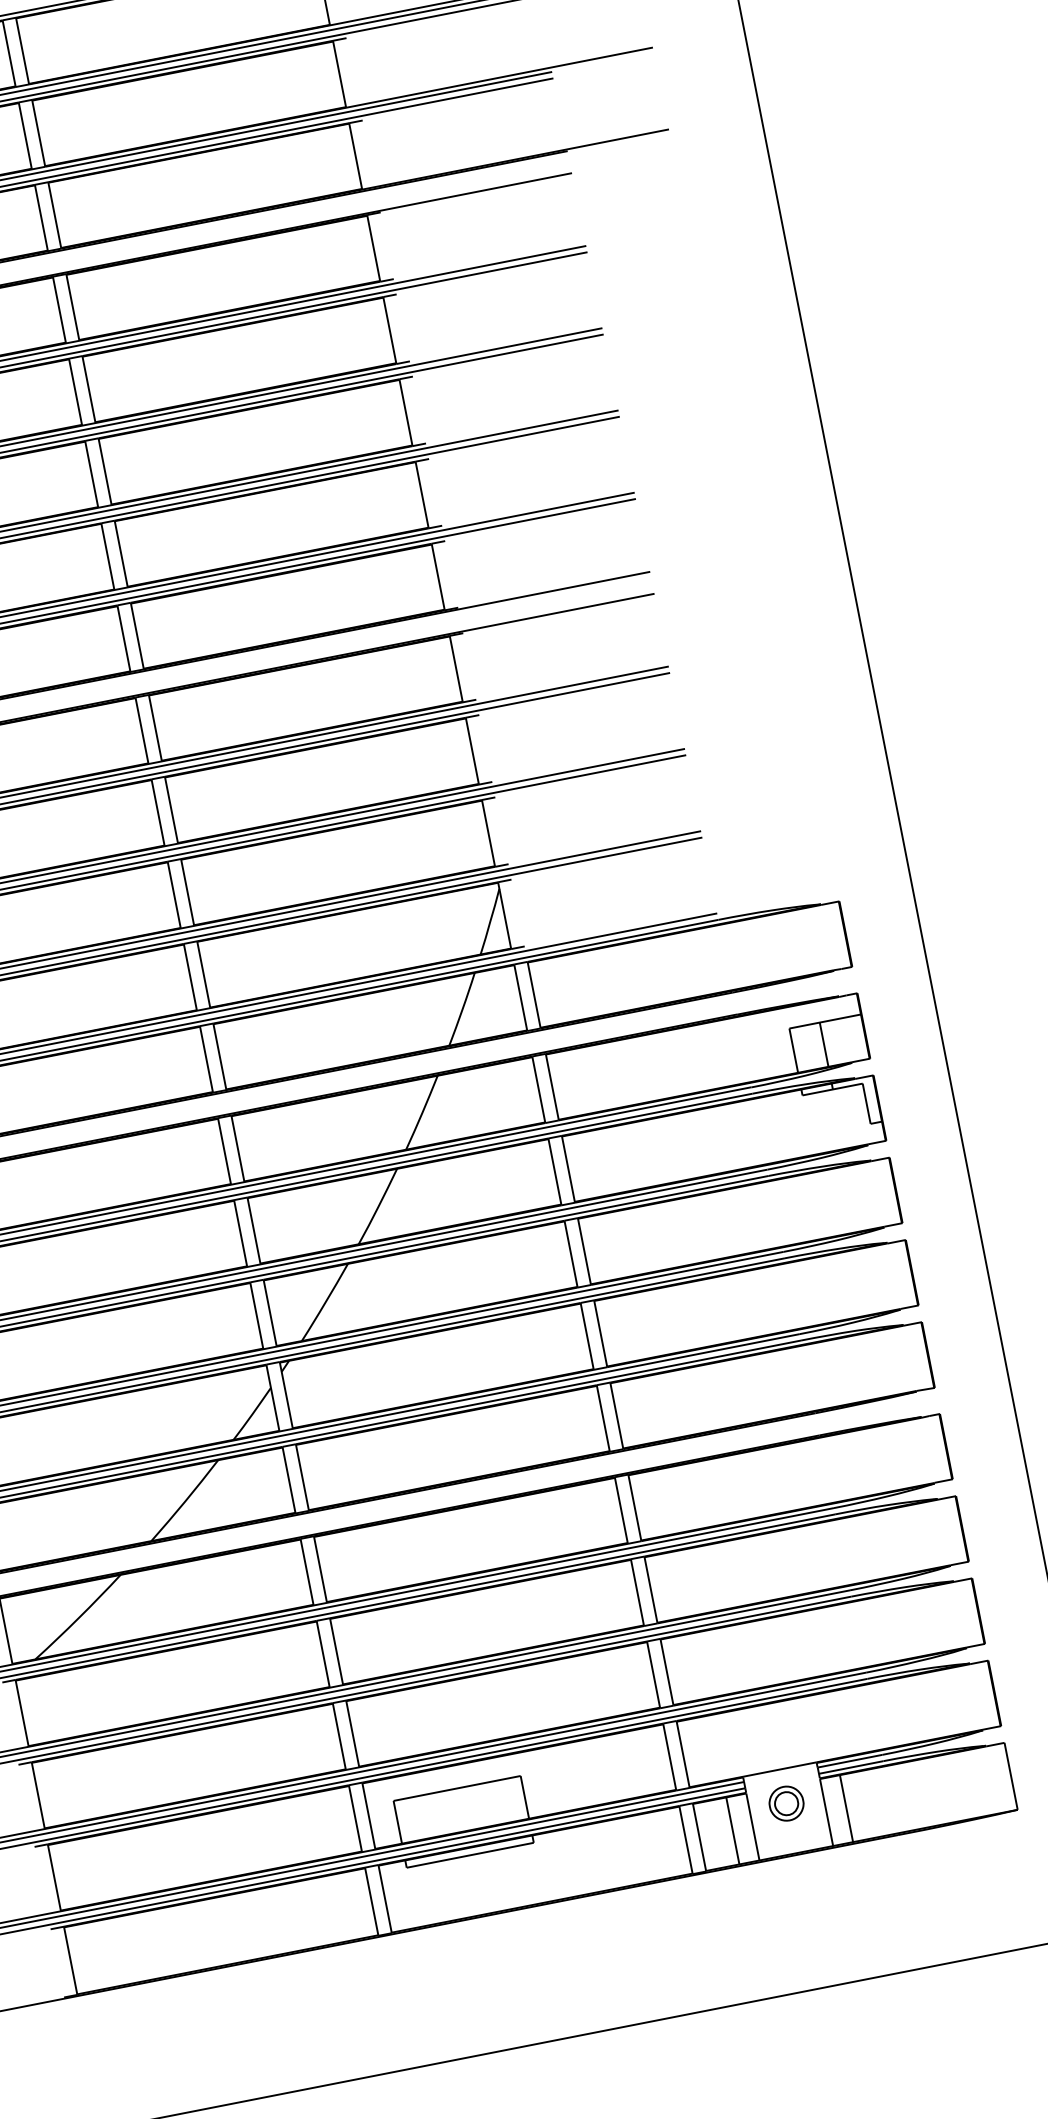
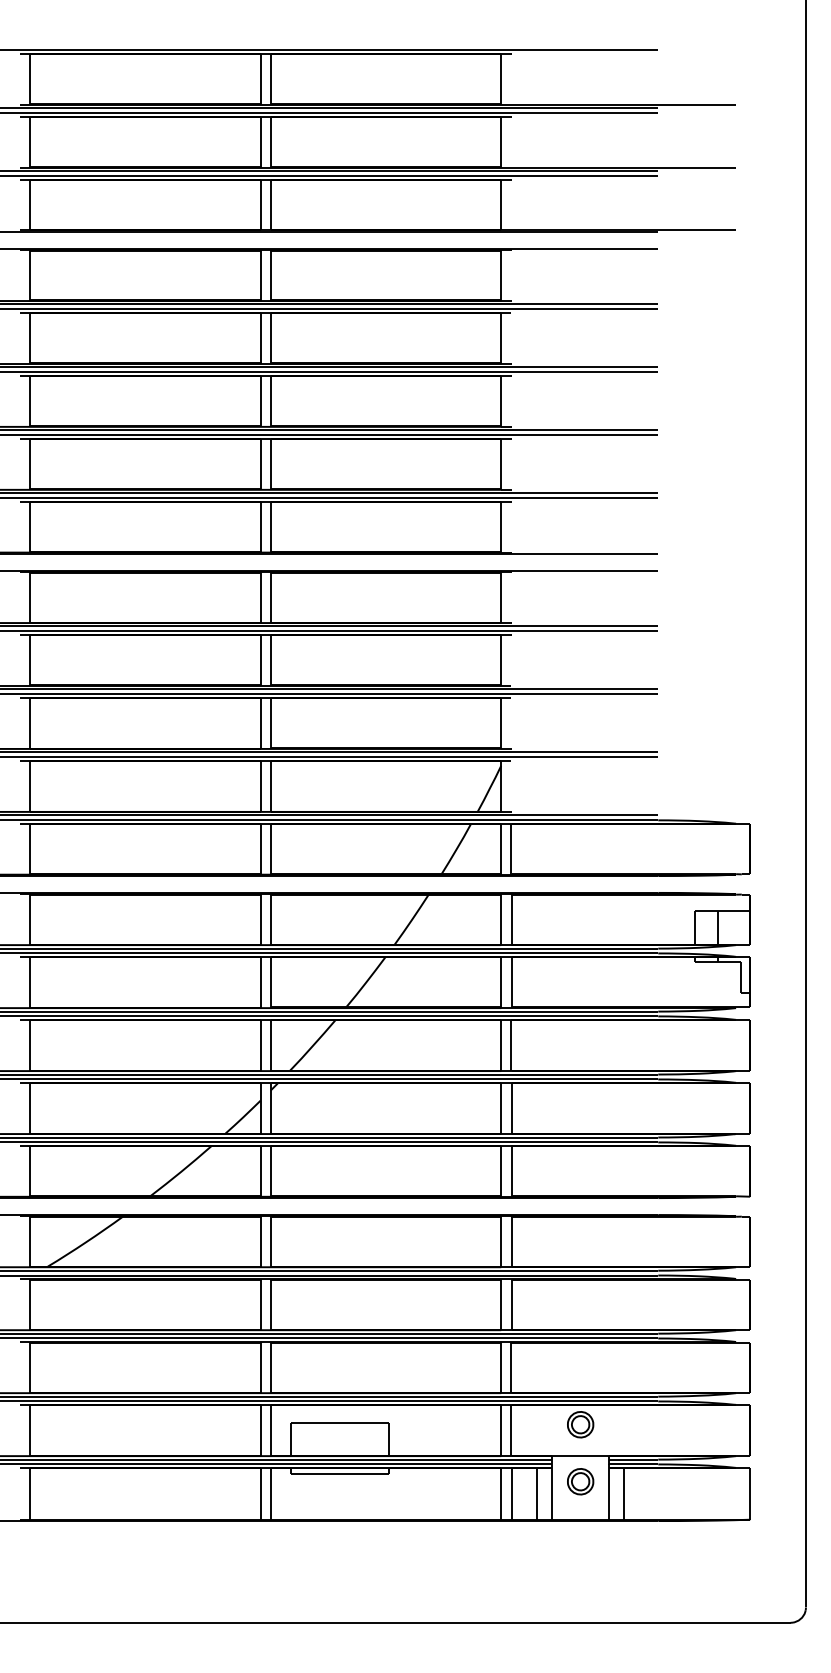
part: (771, 1728) -> (580, 1424), added

